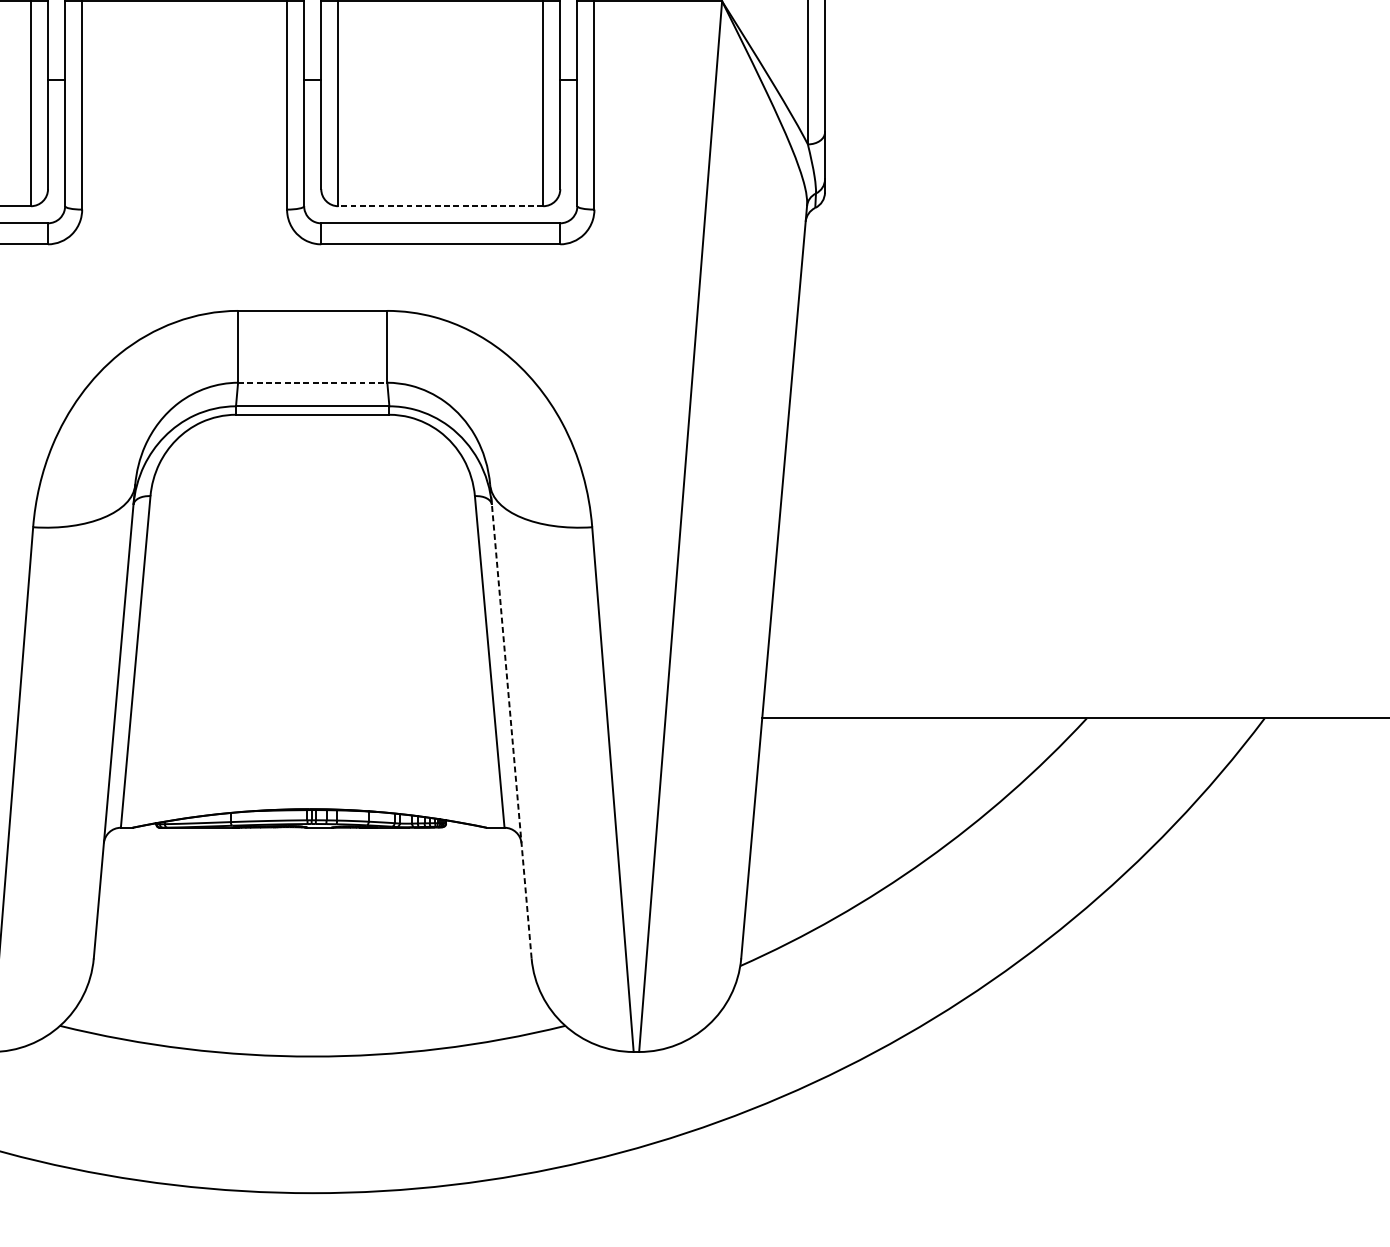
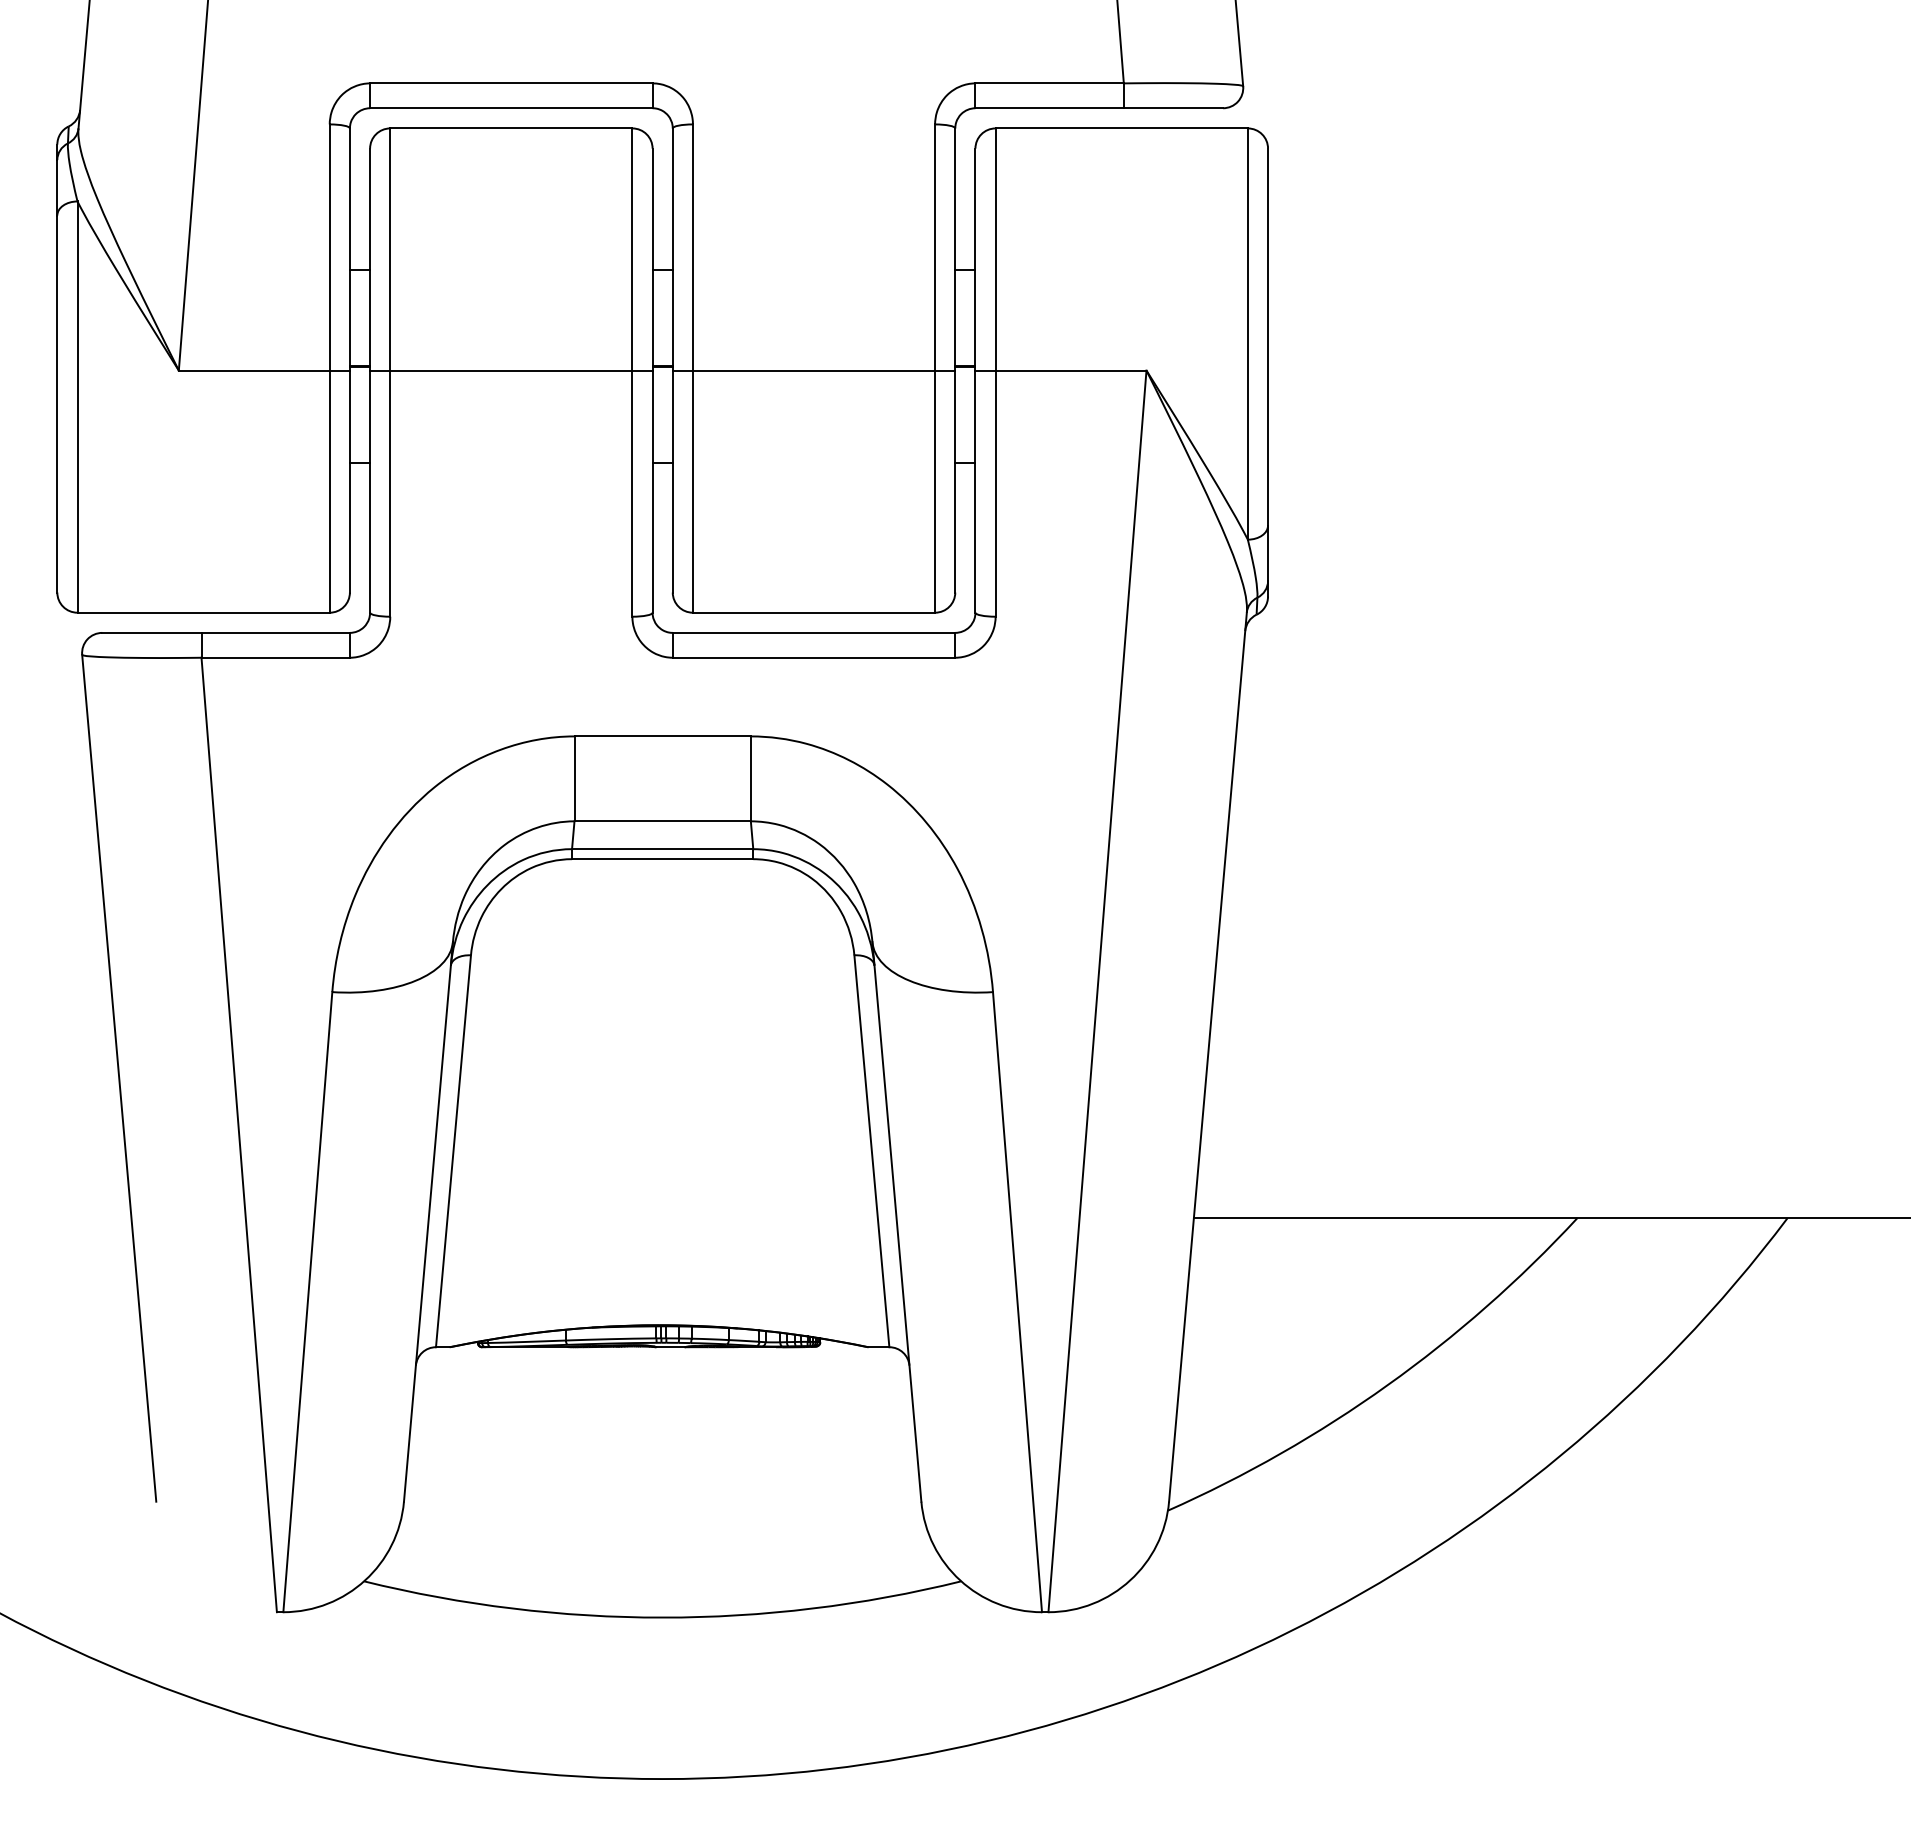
line: (440, 206) -> (813, 612), dashed -> solid
line: (313, 382) -> (663, 821), dashed -> solid
line: (510, 721) -> (896, 1221), dashed -> solid

